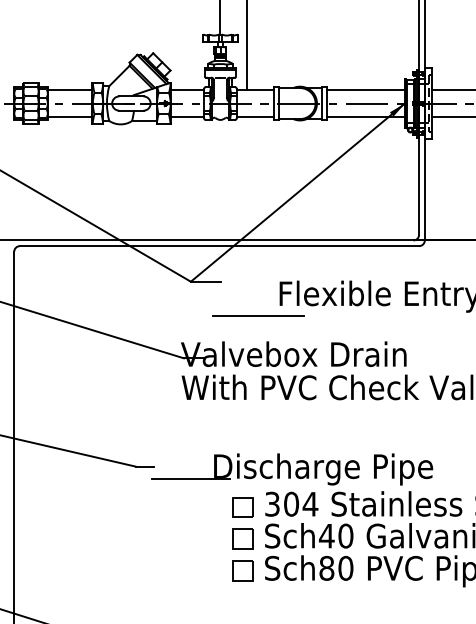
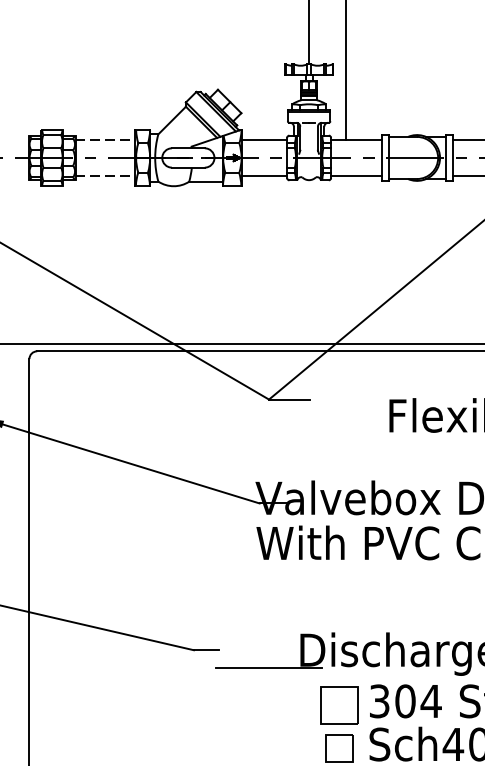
line: (70, 90) -> (105, 140), solid -> dashed
line: (70, 117) -> (105, 176), solid -> dashed
line: (258, 315) -> (360, 445), removed
part: (242, 507) -> (339, 705), size x1.4

